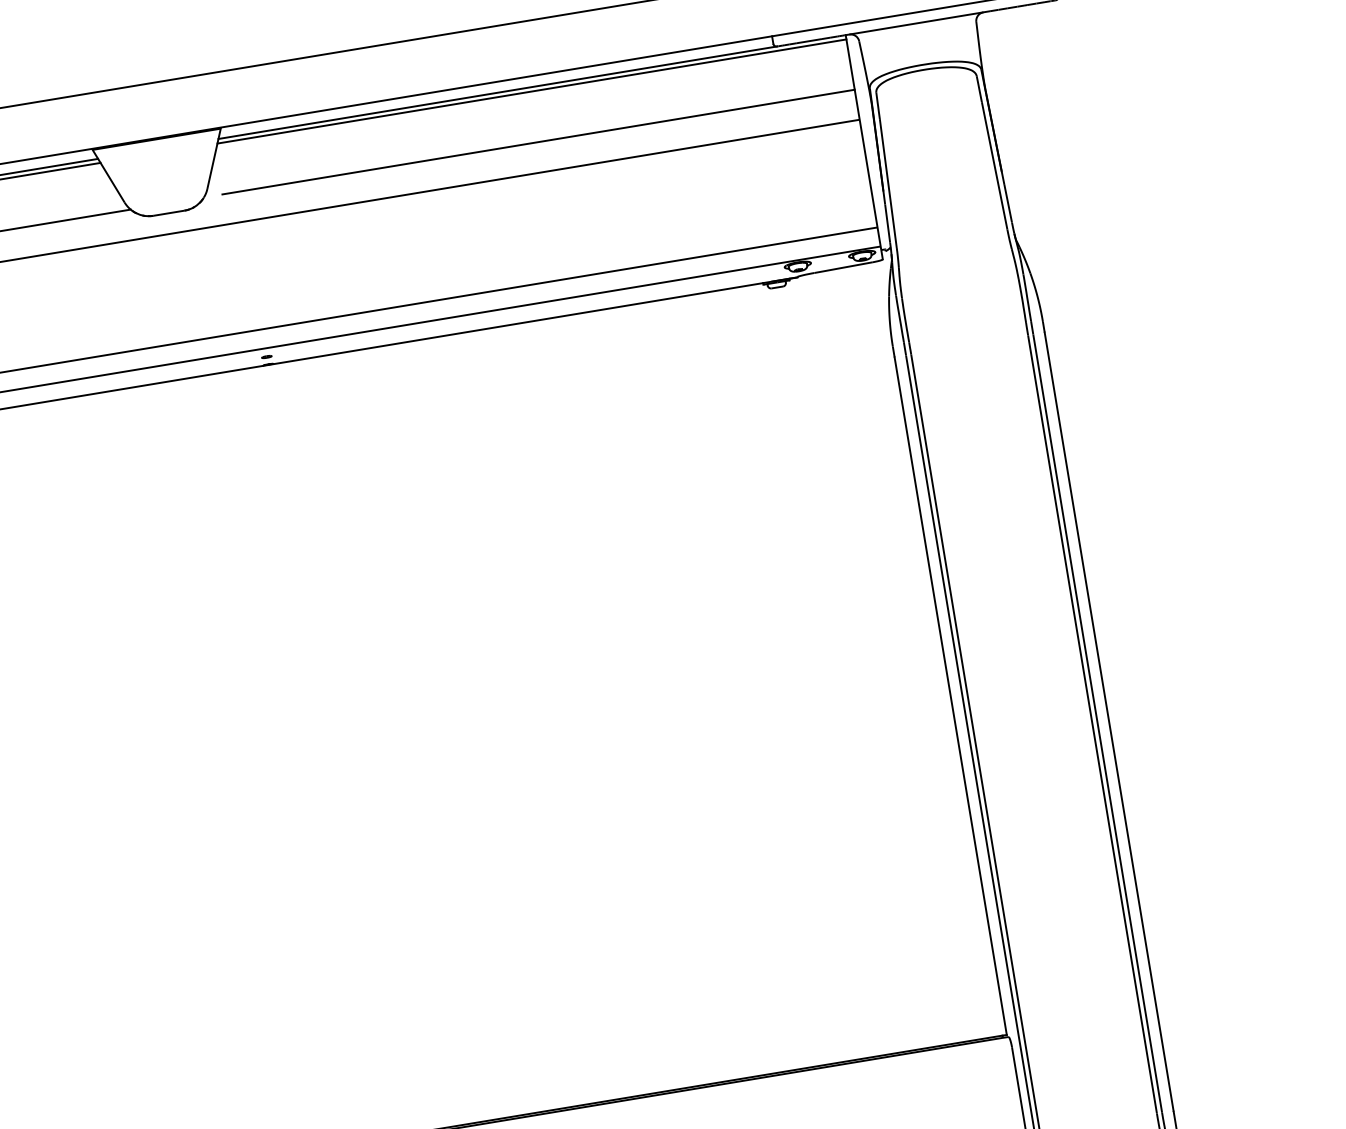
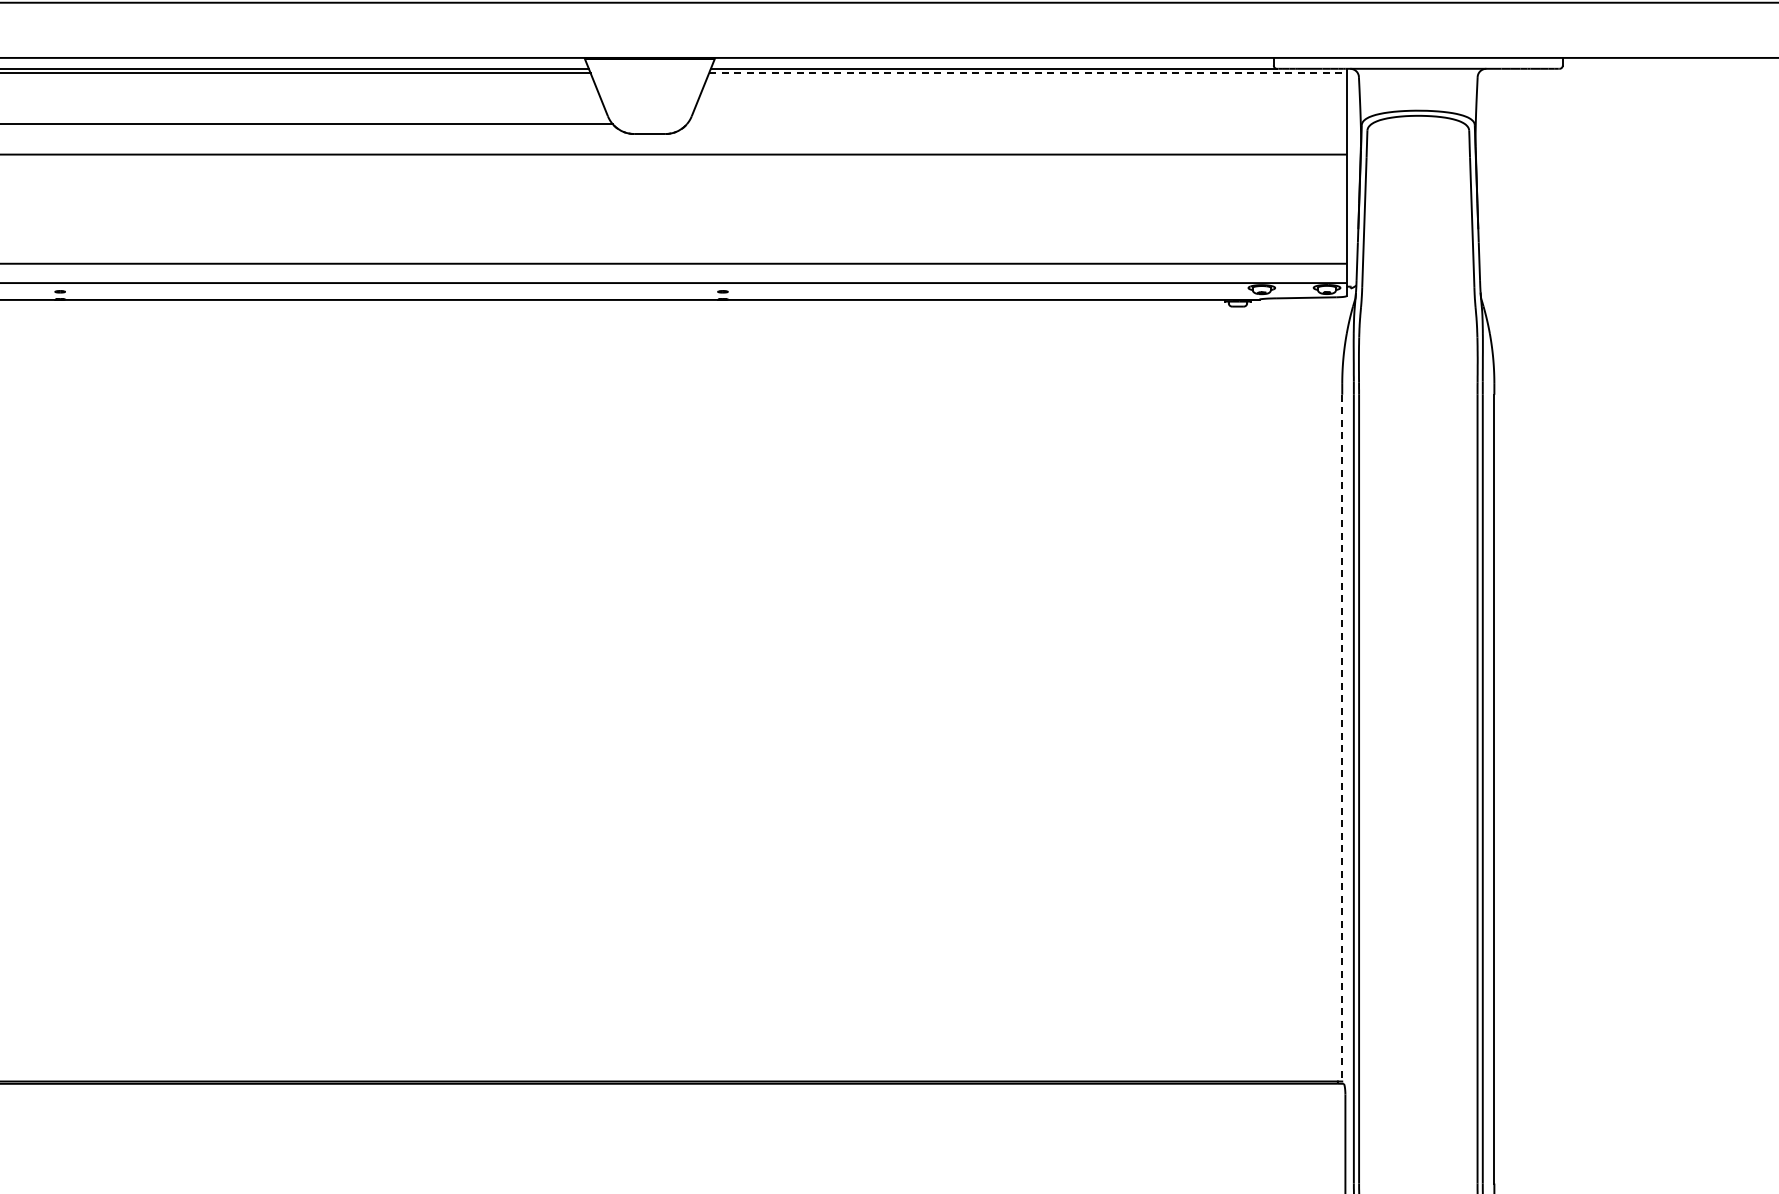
line: (531, 91) -> (1027, 73), solid -> dashed
line: (537, 142) -> (1025, 124), removed
line: (951, 696) -> (1342, 738), solid -> dashed

